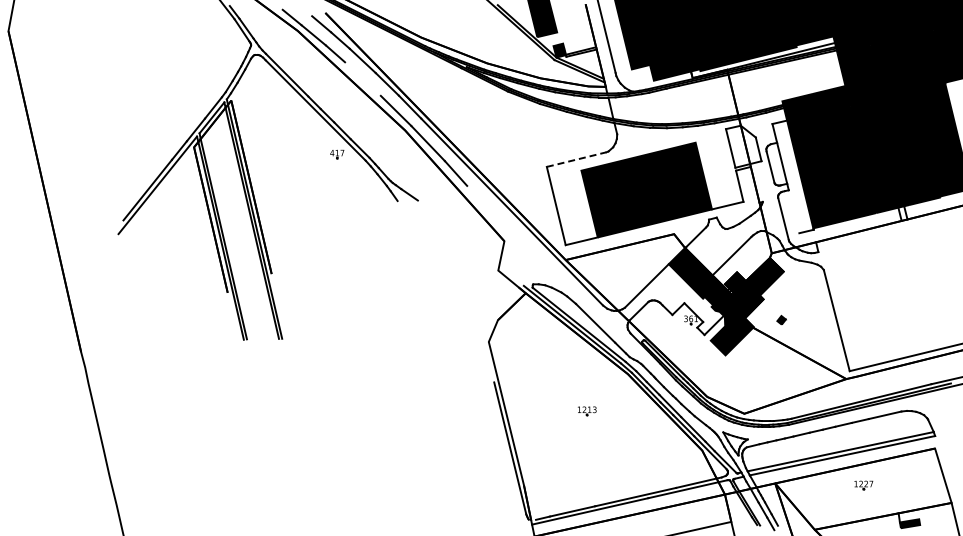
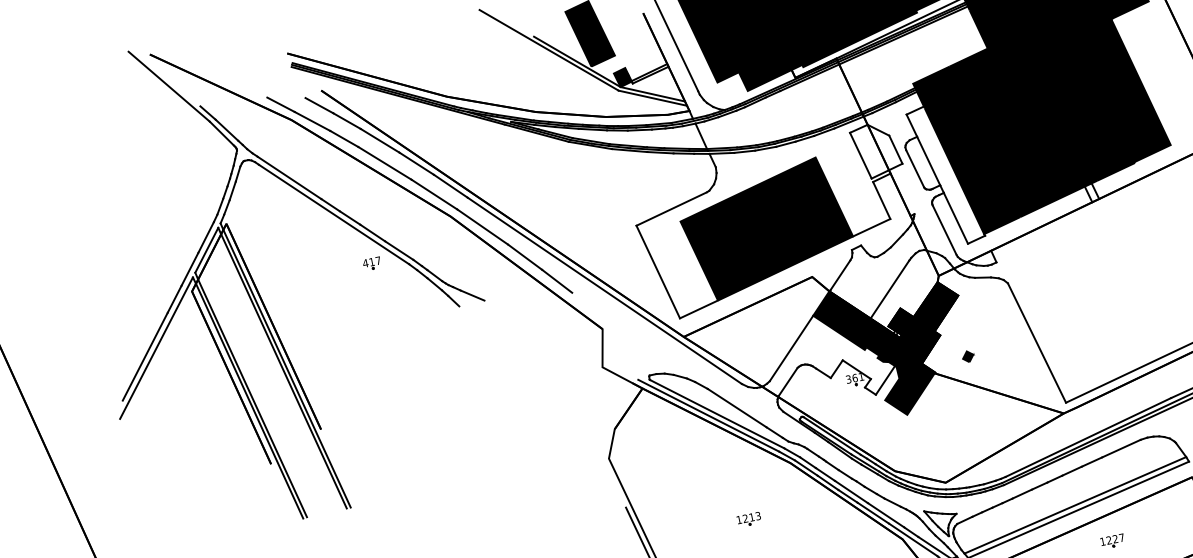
line: (362, 78) -> (384, 162), added
line: (576, 159) -> (671, 208), dashed -> solid
line: (476, 196) -> (556, 280), added
line: (793, 211) -> (955, 218), added

